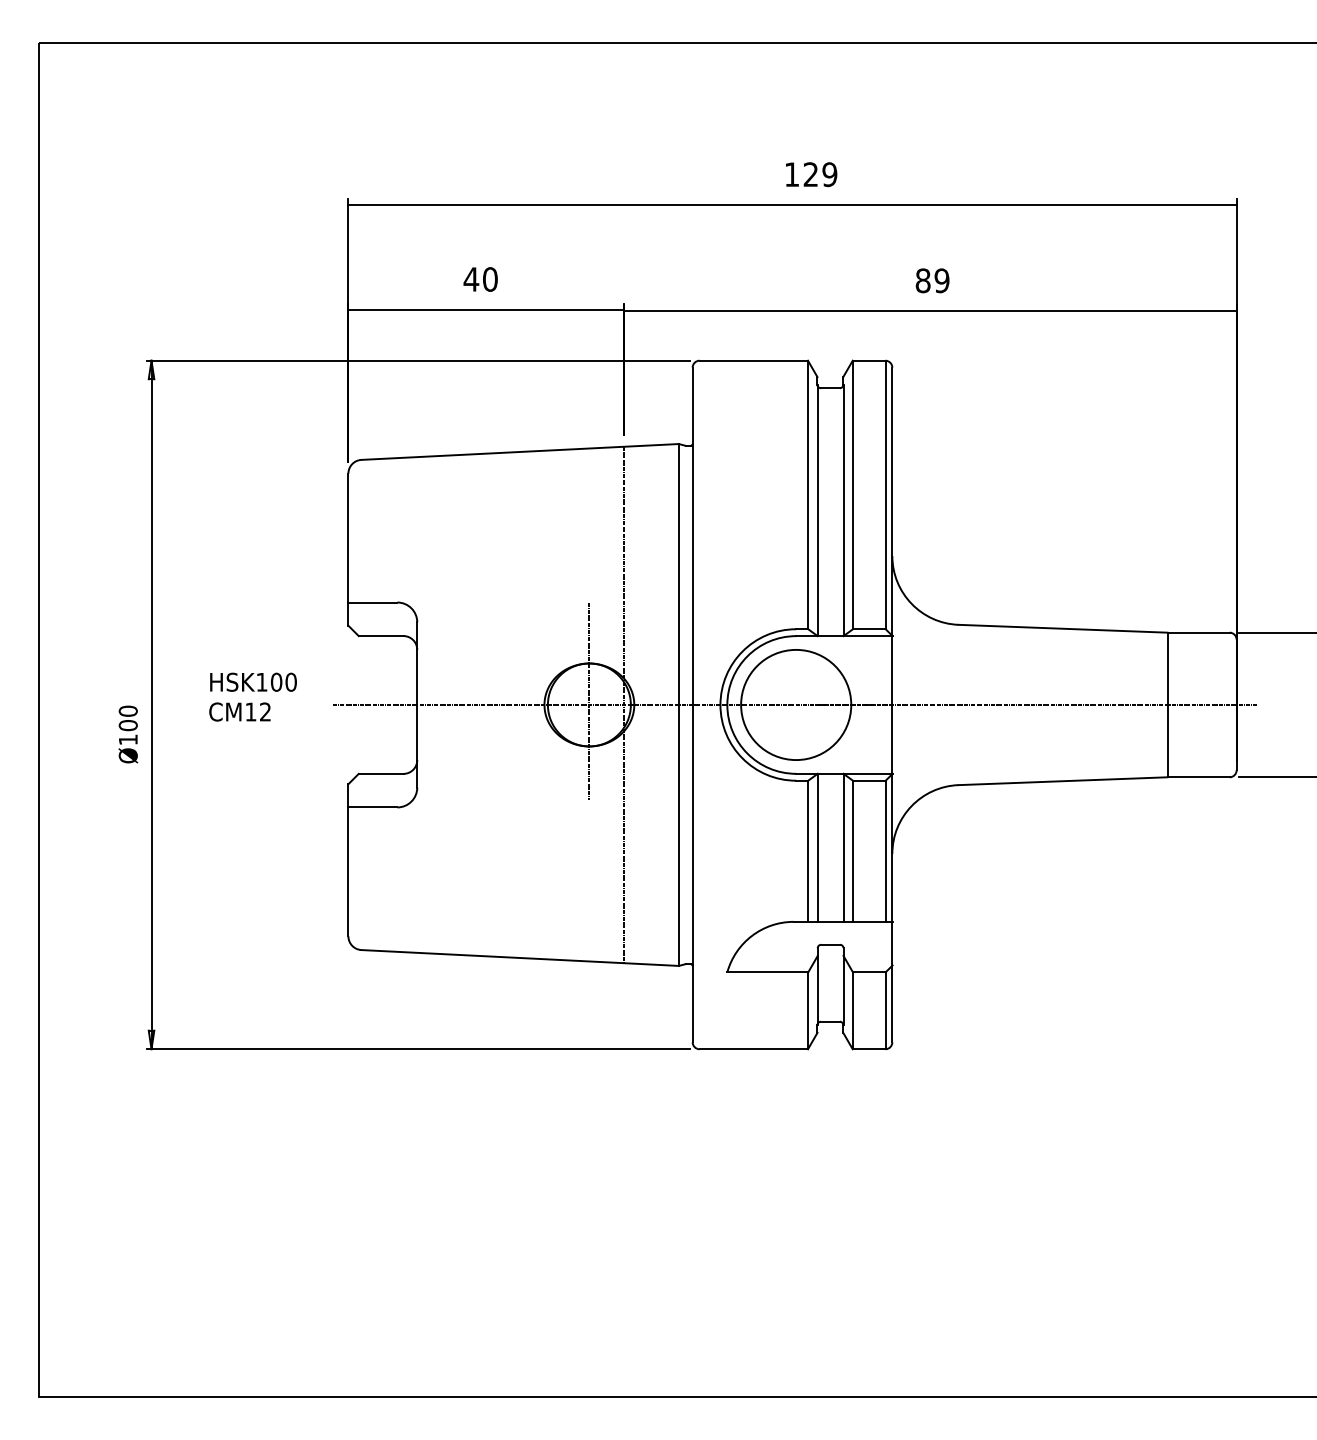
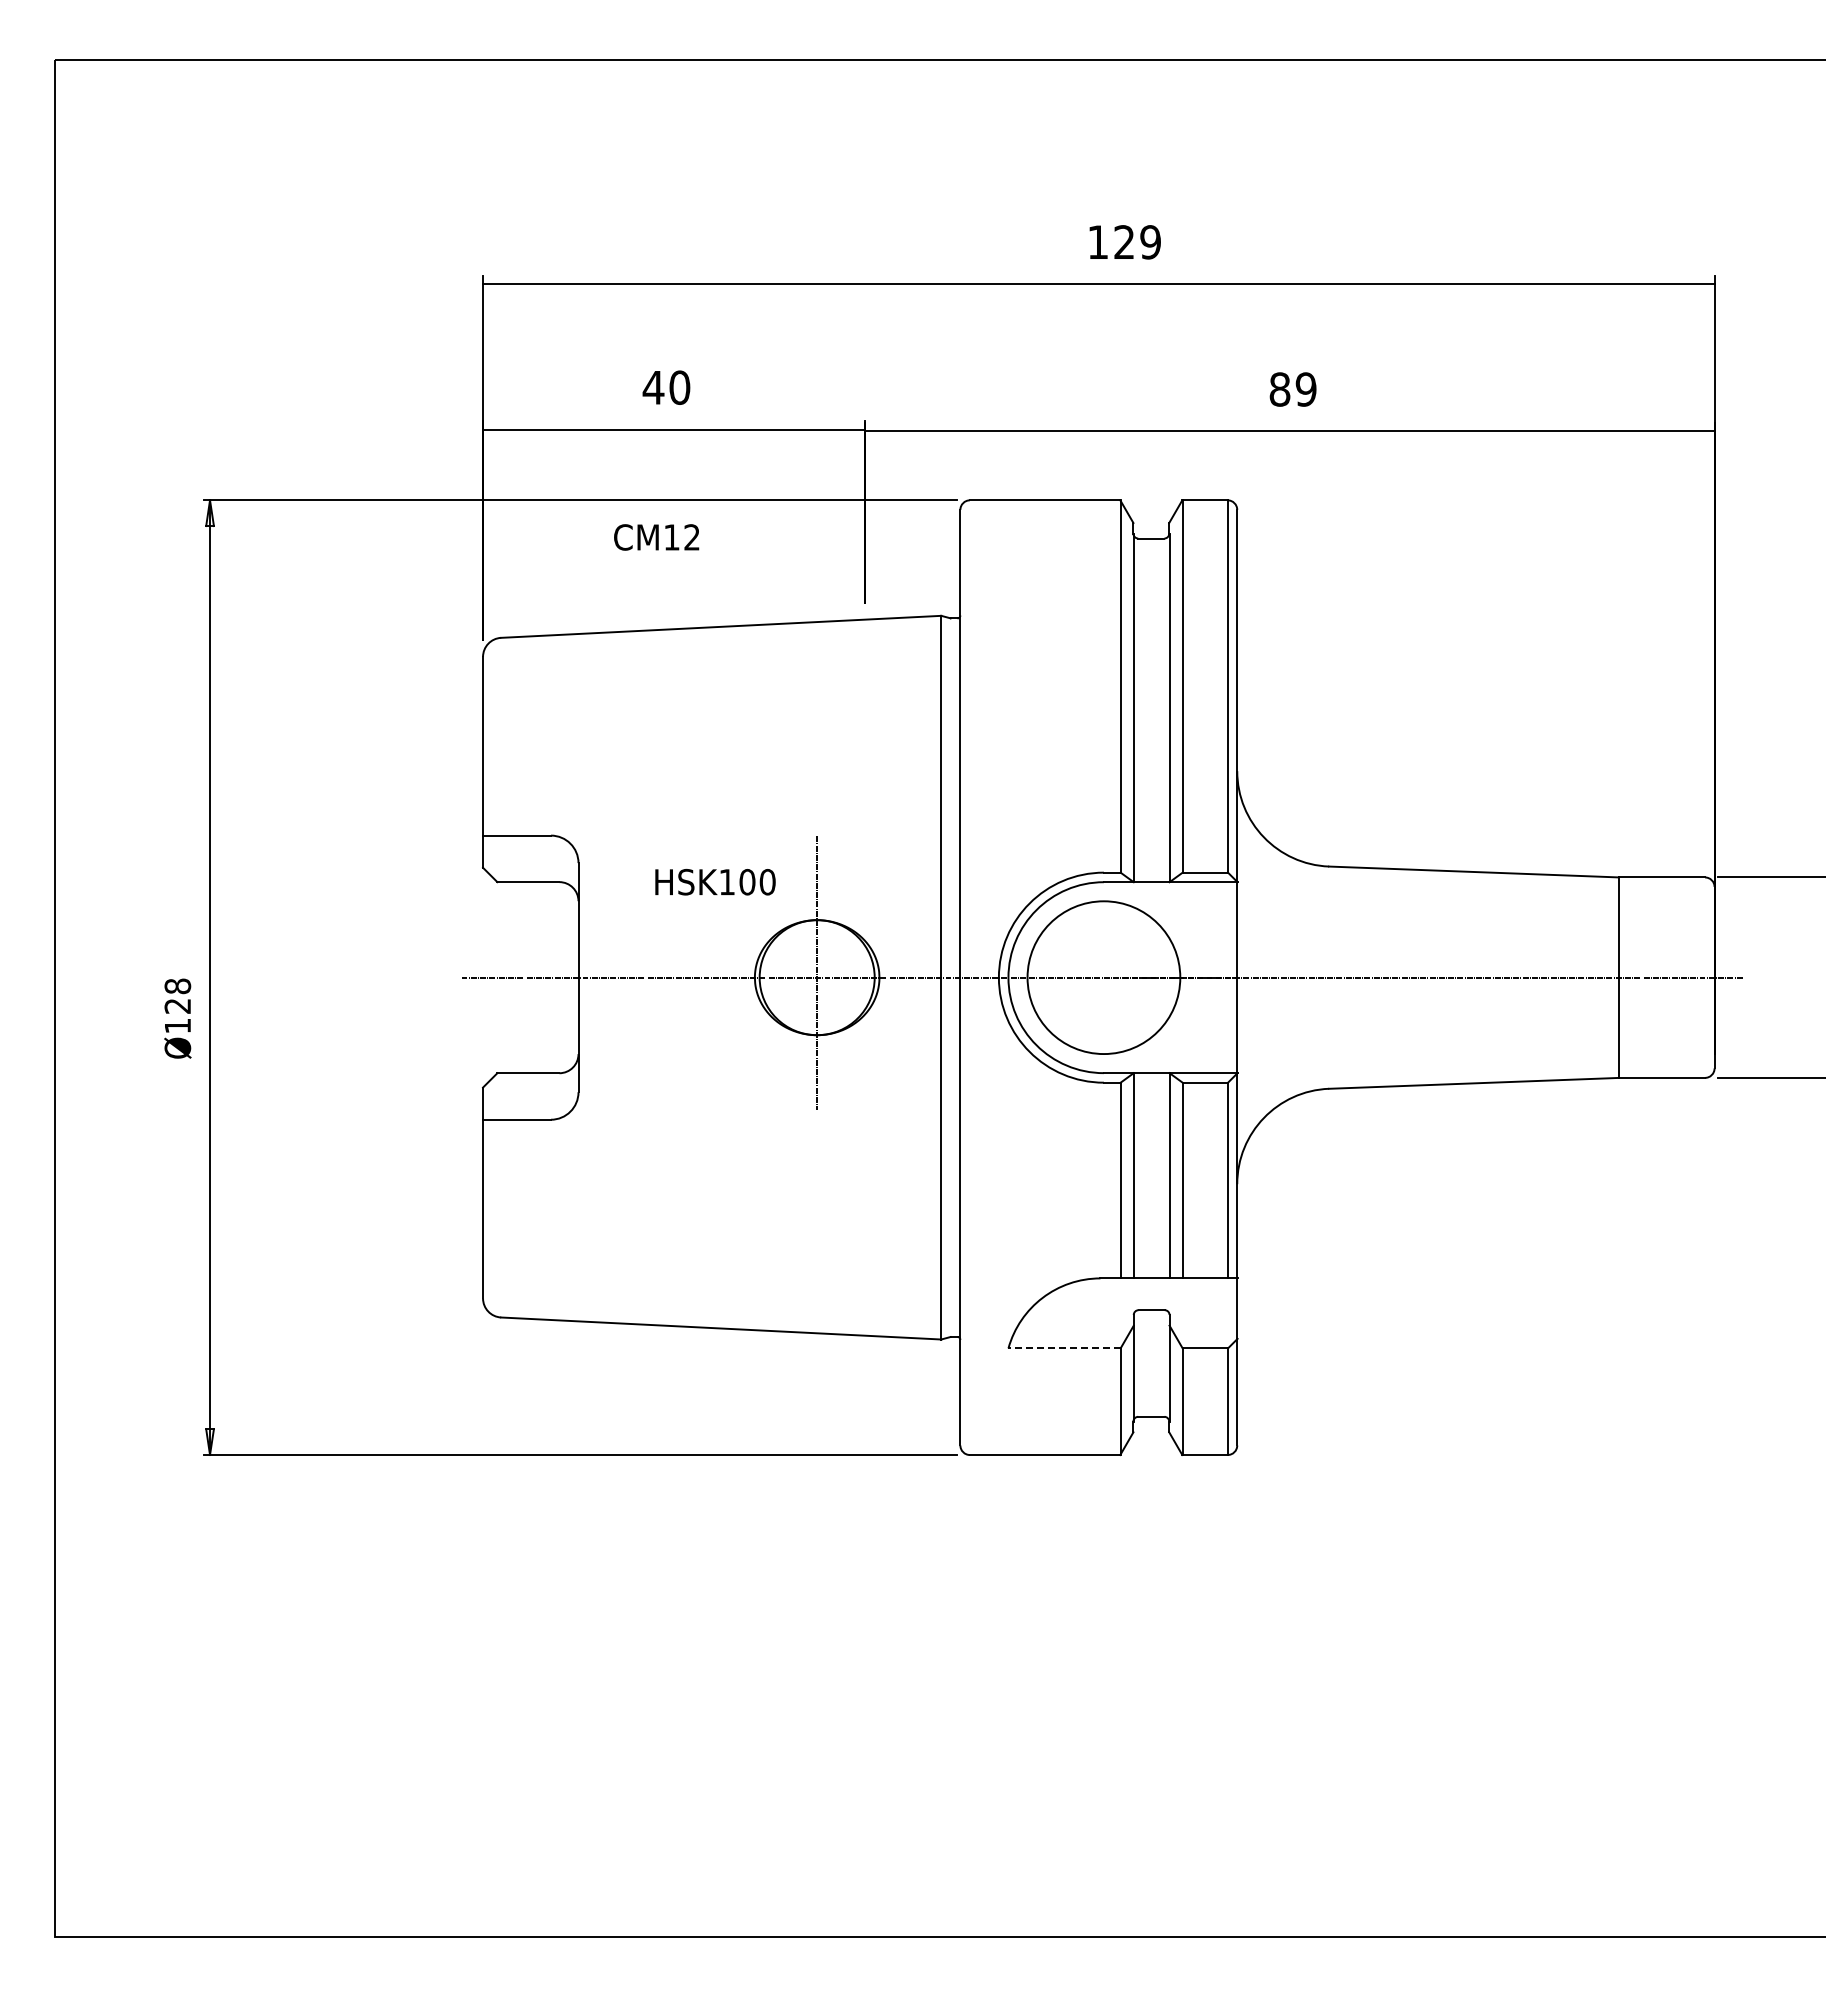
text: (253, 682) -> (715, 882), moved
line: (623, 704) -> (864, 977), removed
text: (239, 712) -> (656, 537), moved
text: (128, 717) -> (177, 995), Ø100 -> Ø128
line: (767, 972) -> (1064, 1348), solid -> dashed

